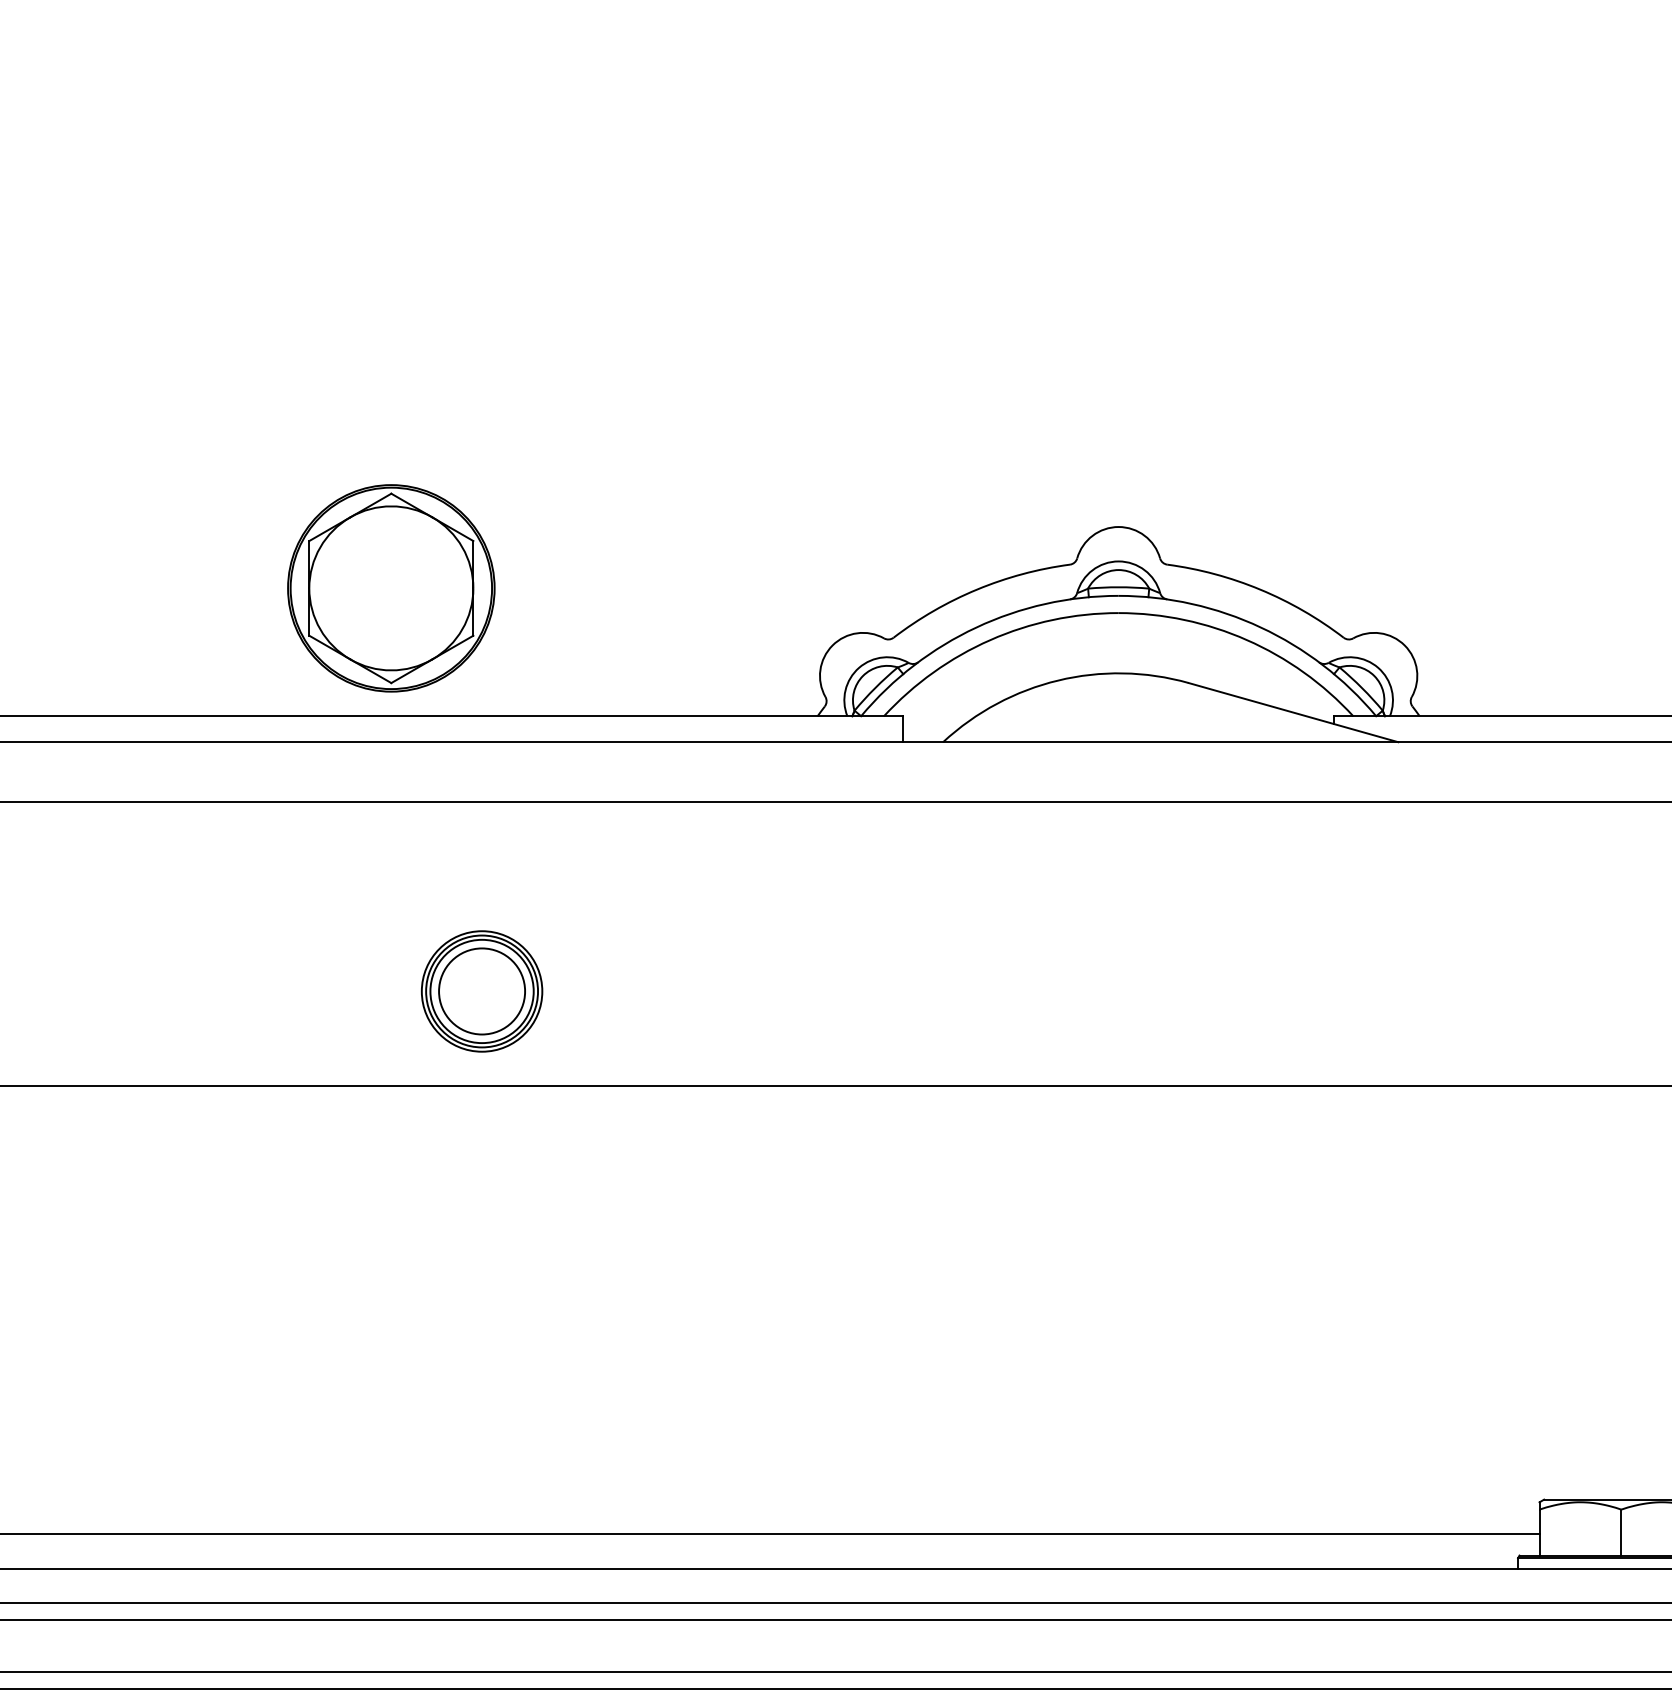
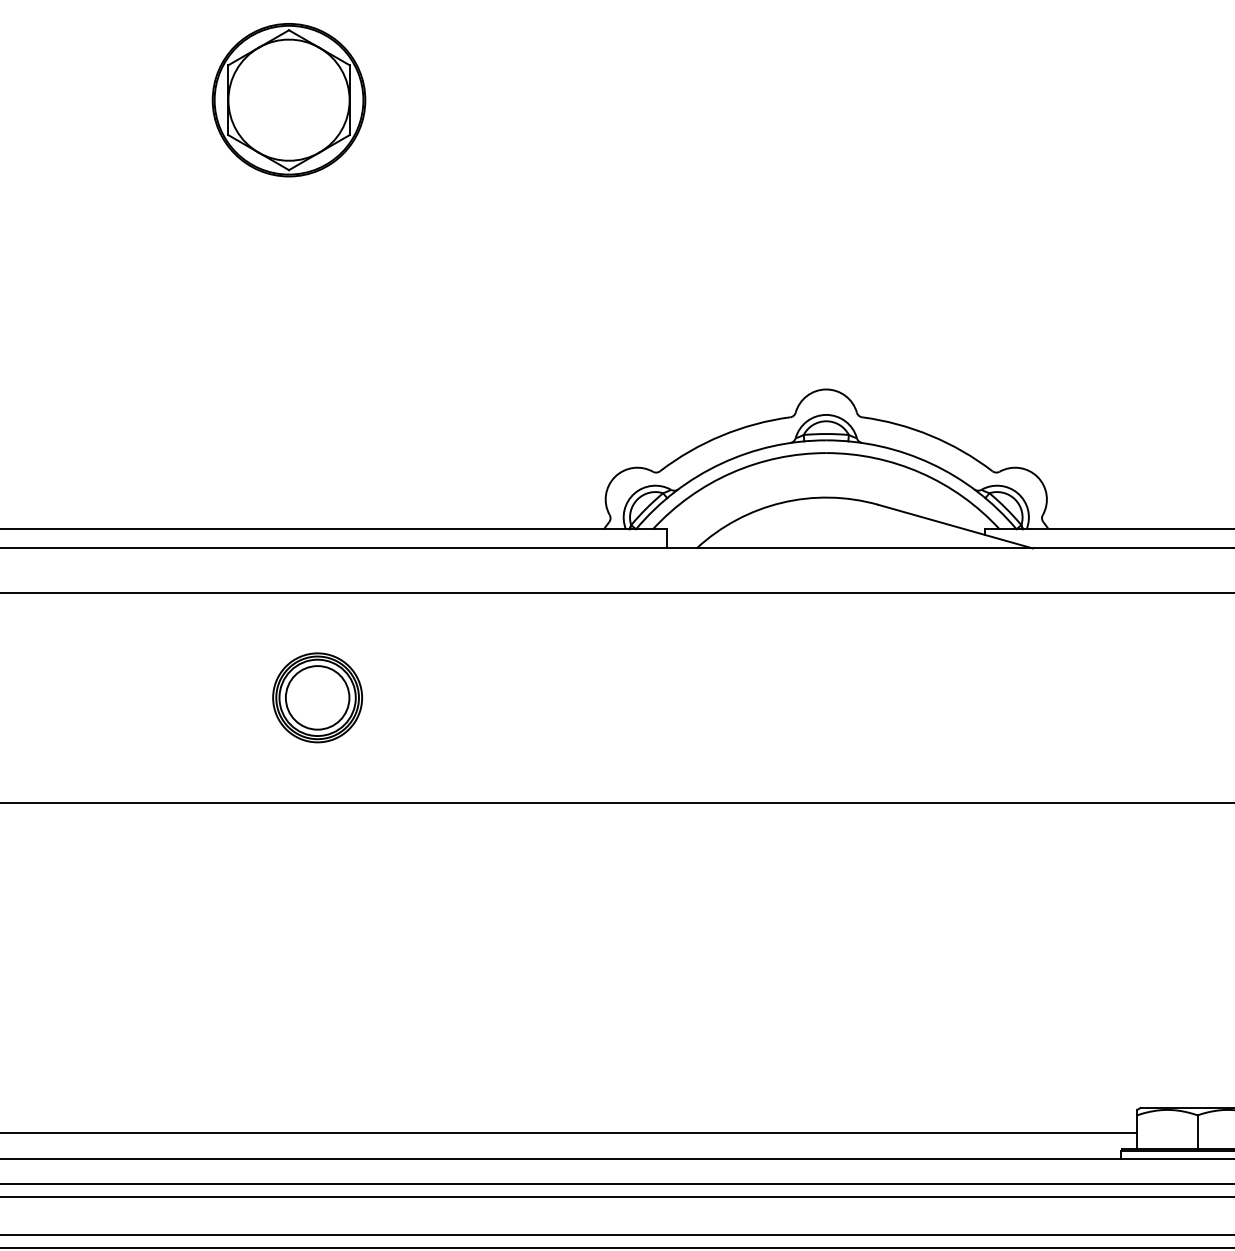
part: (391, 588) -> (289, 100), moved
part: (482, 991) -> (317, 697), moved

